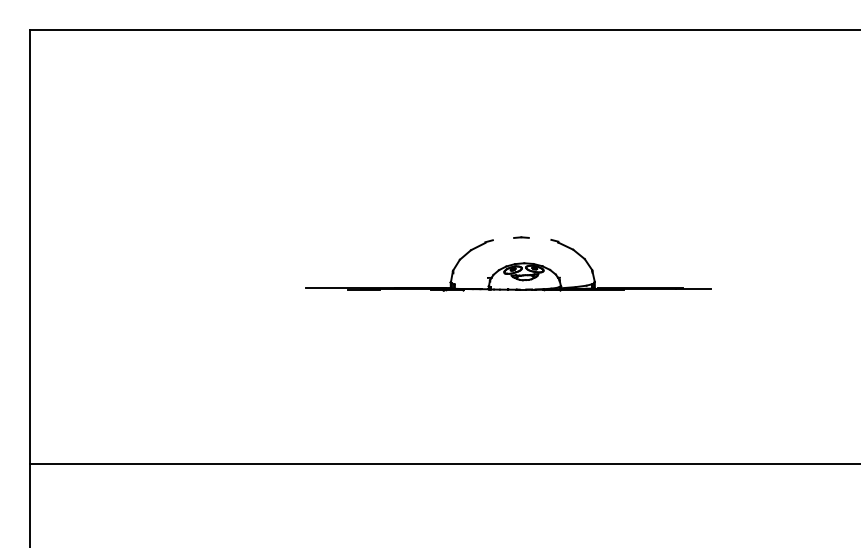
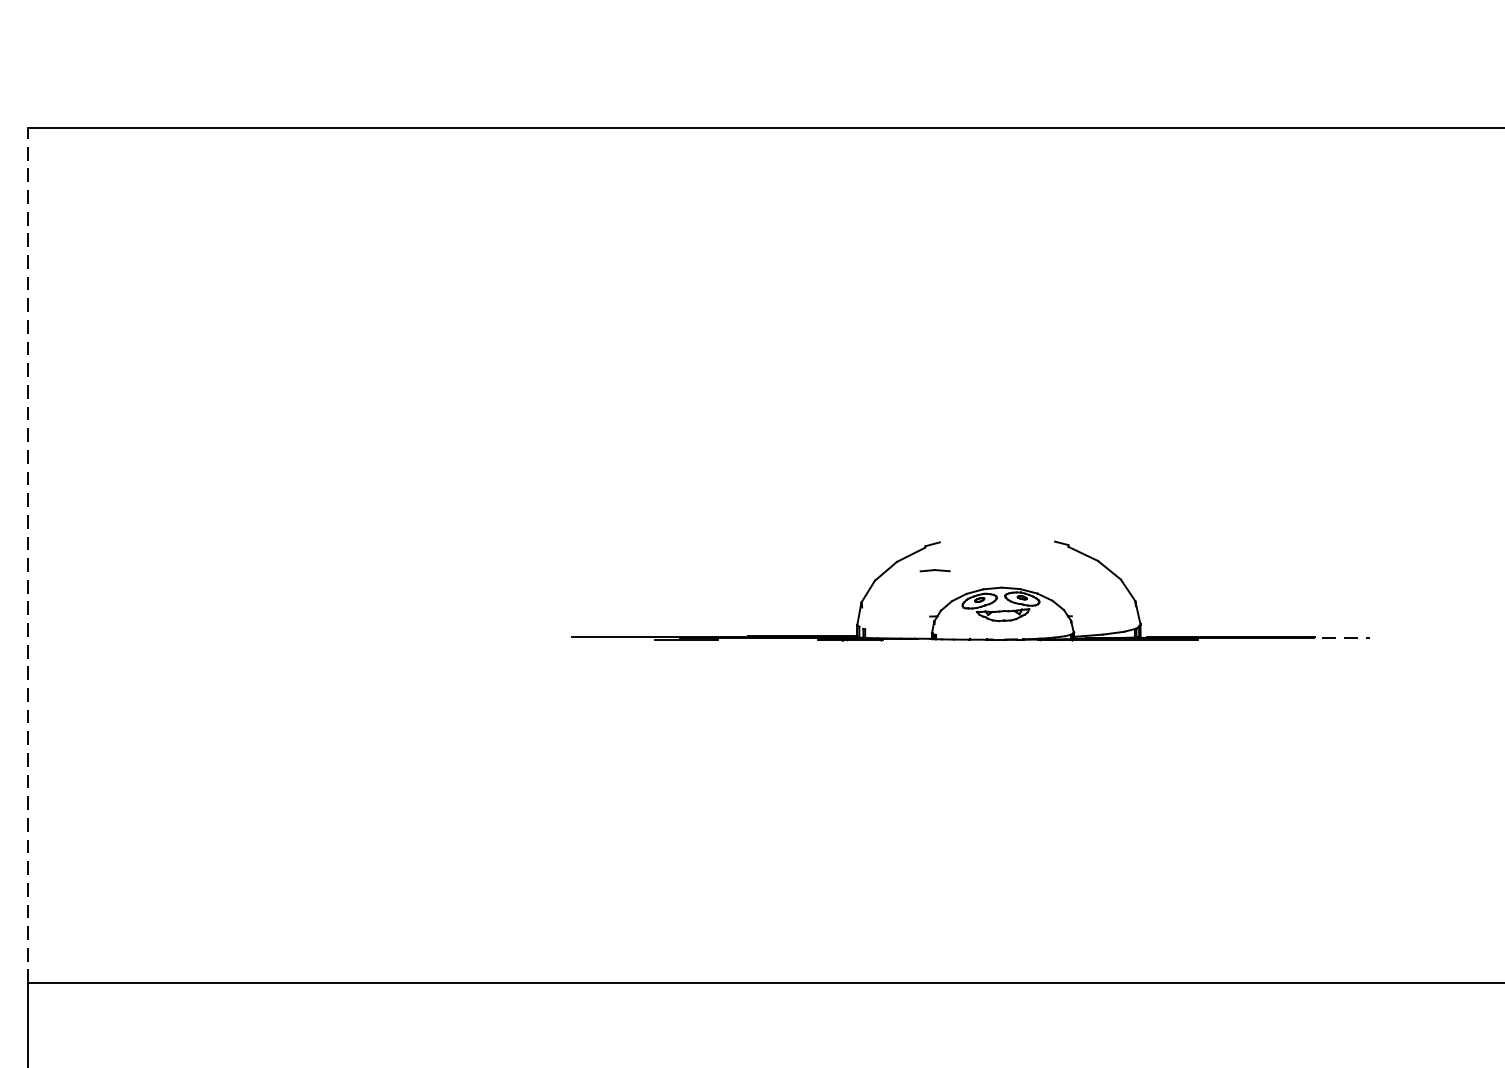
line: (521, 237) -> (935, 570), moved
line: (29, 246) -> (27, 554), solid -> dashed
line: (693, 288) -> (1334, 637), solid -> dashed

